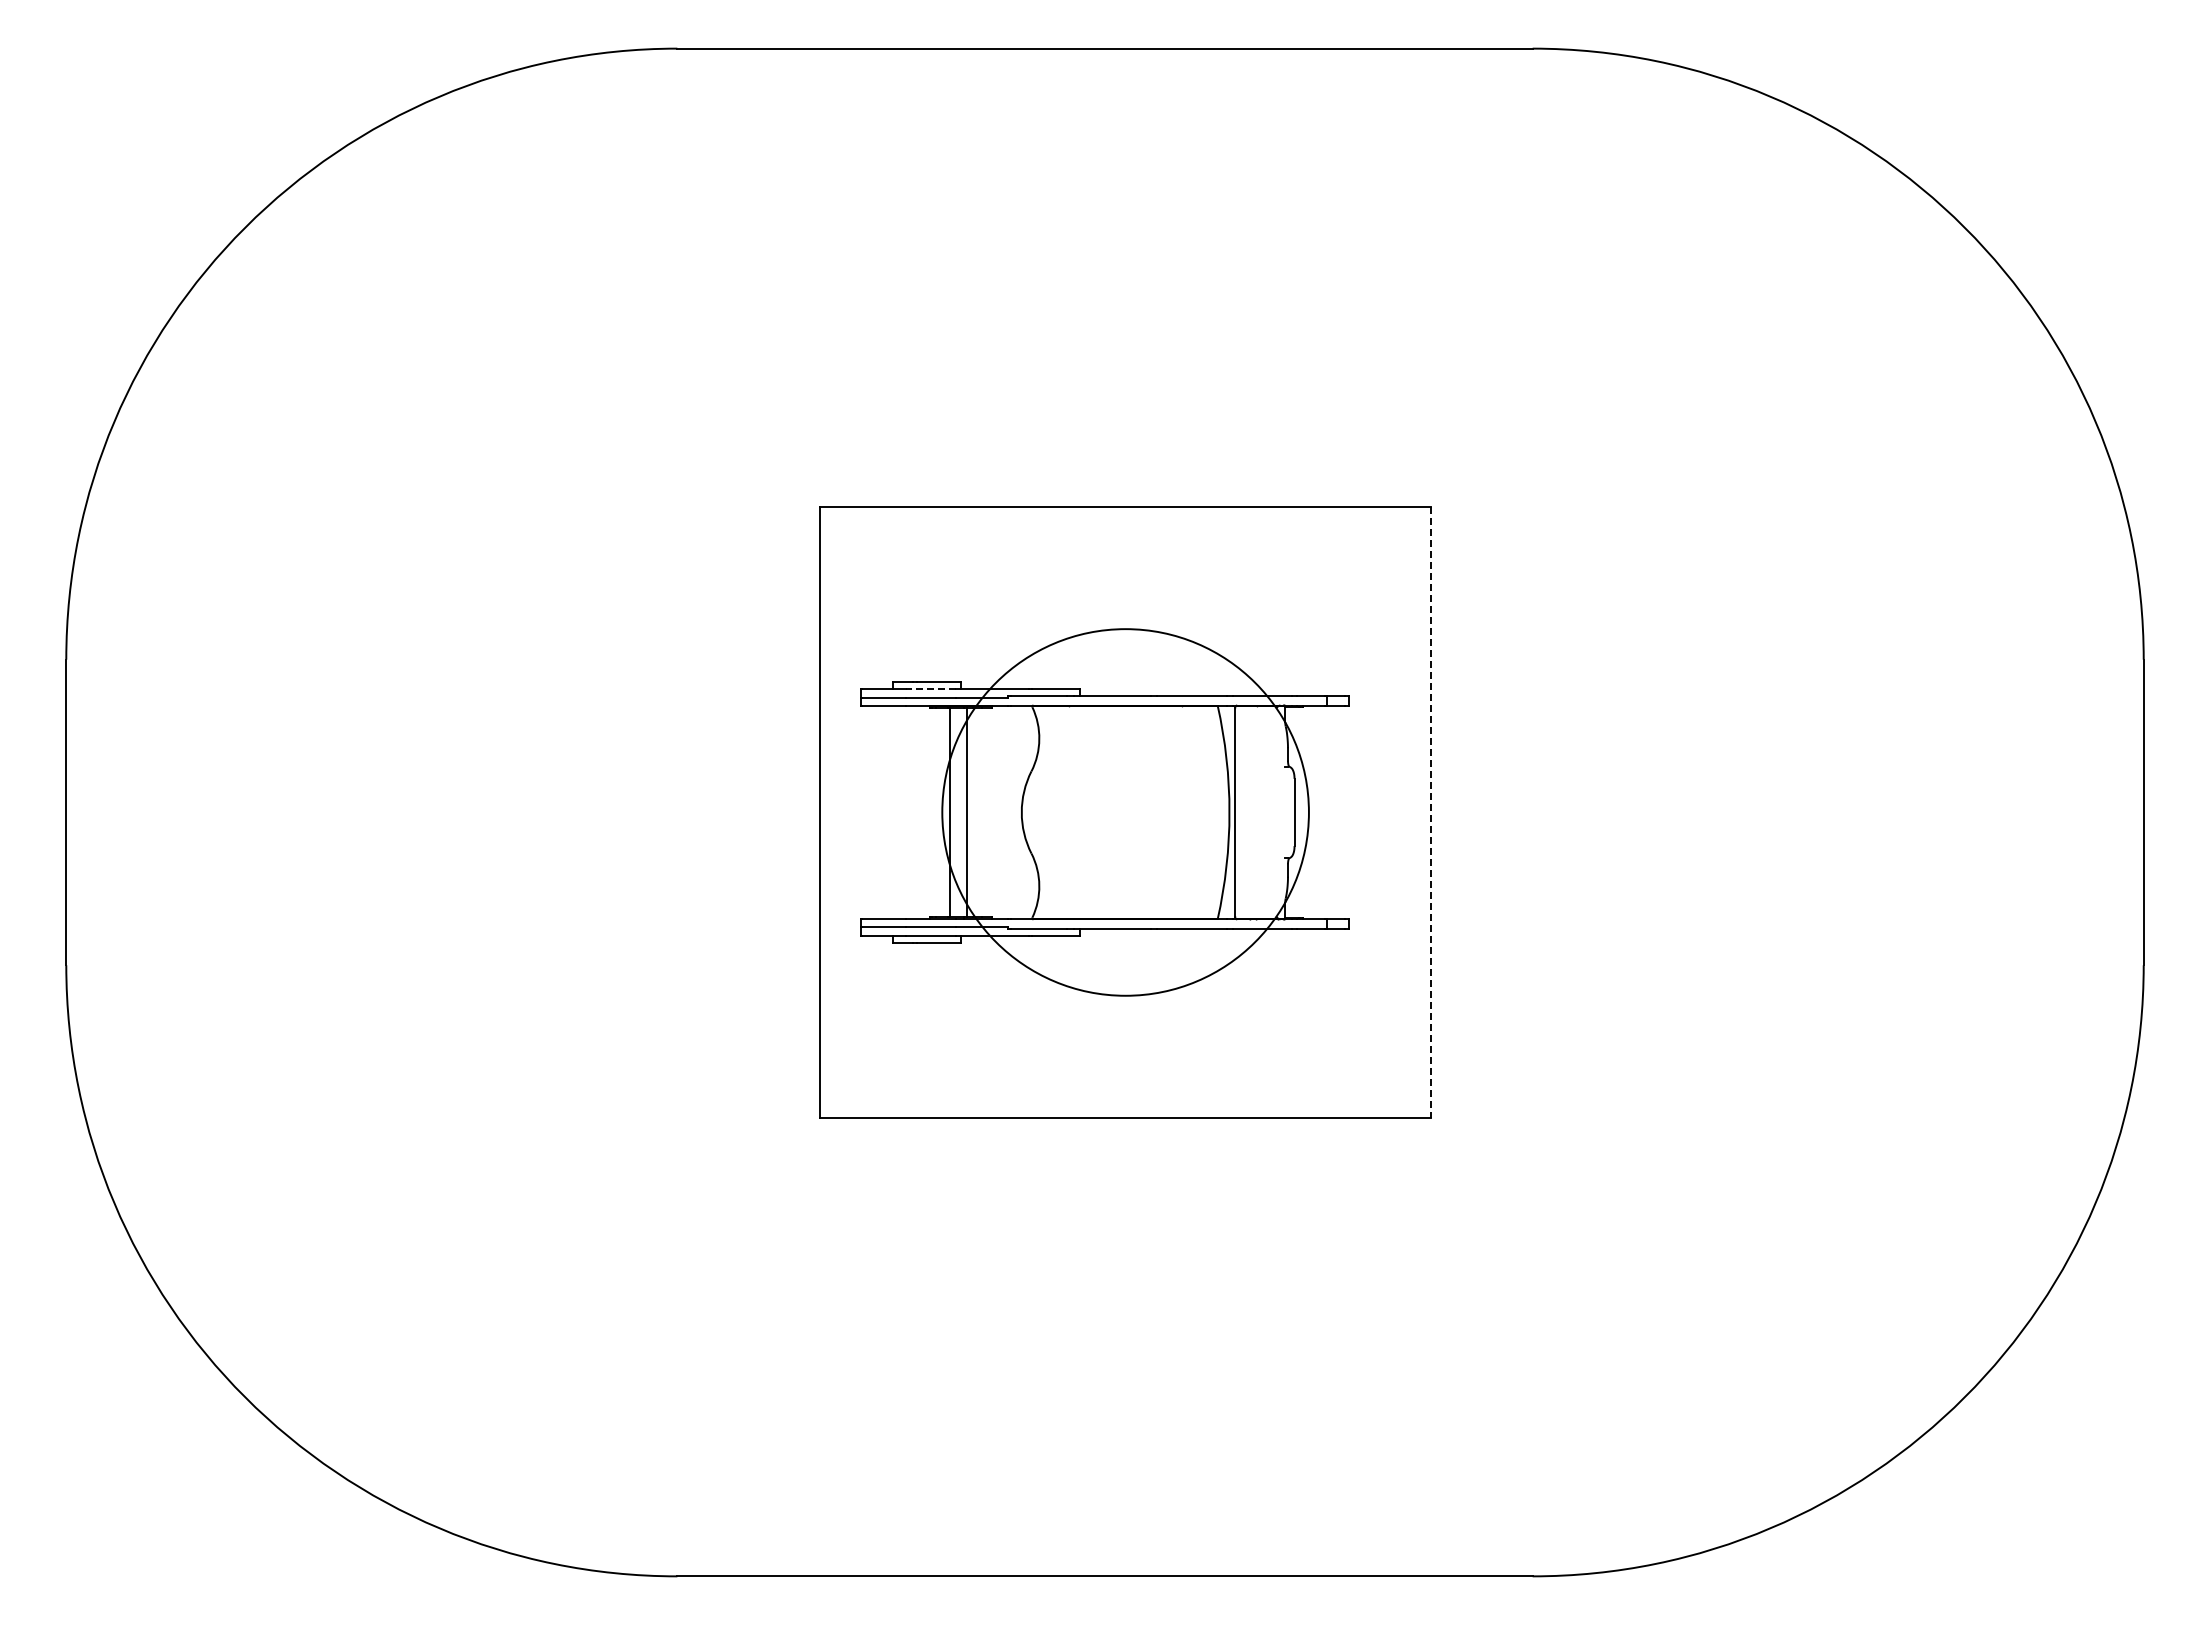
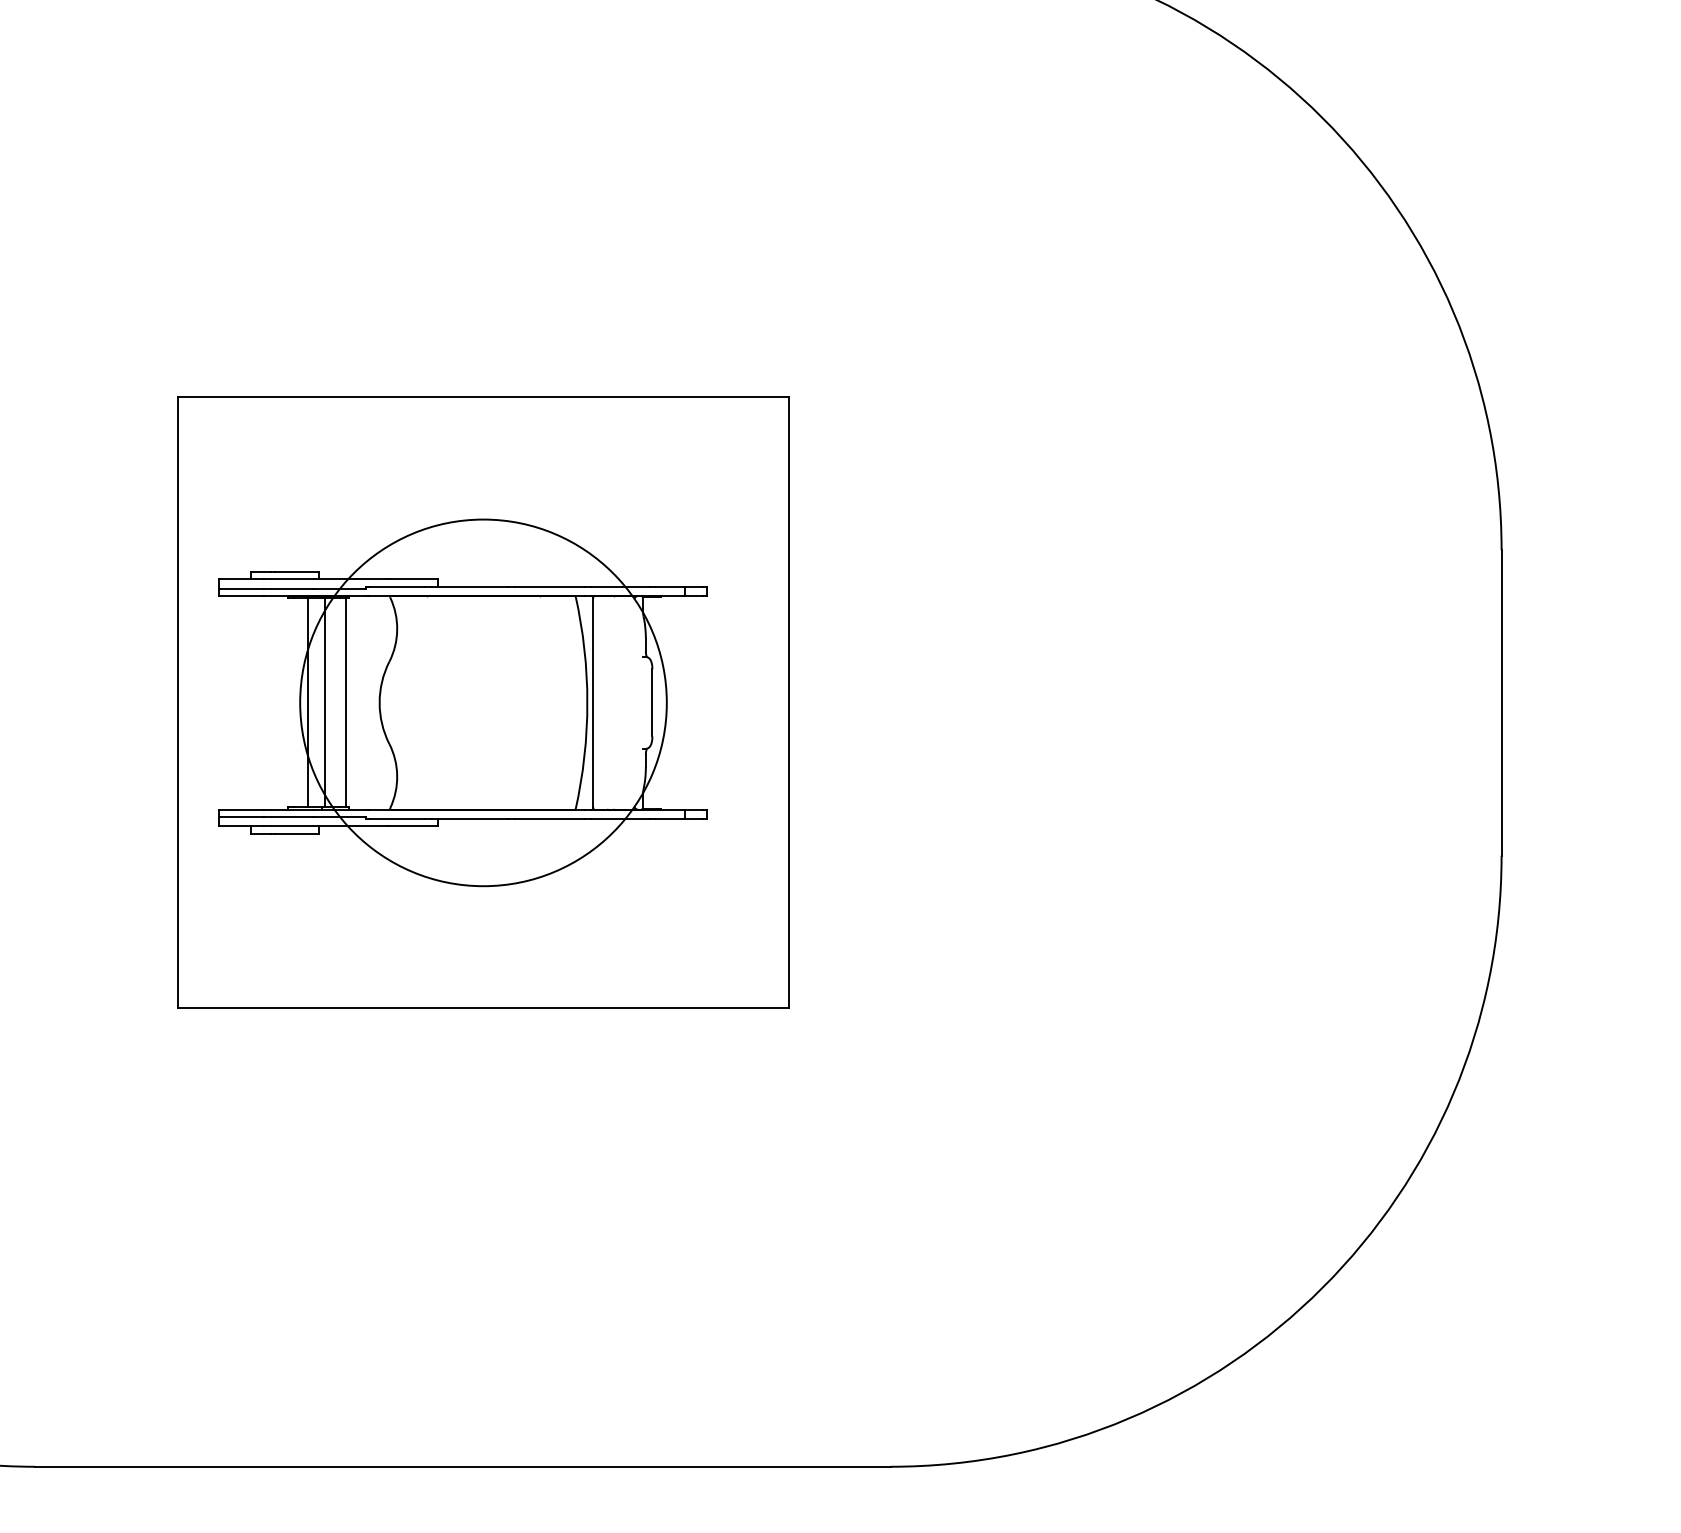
line: (931, 689) -> (289, 579), dashed -> solid
line: (988, 812) -> (346, 702), added
line: (1431, 812) -> (789, 702), dashed -> solid

